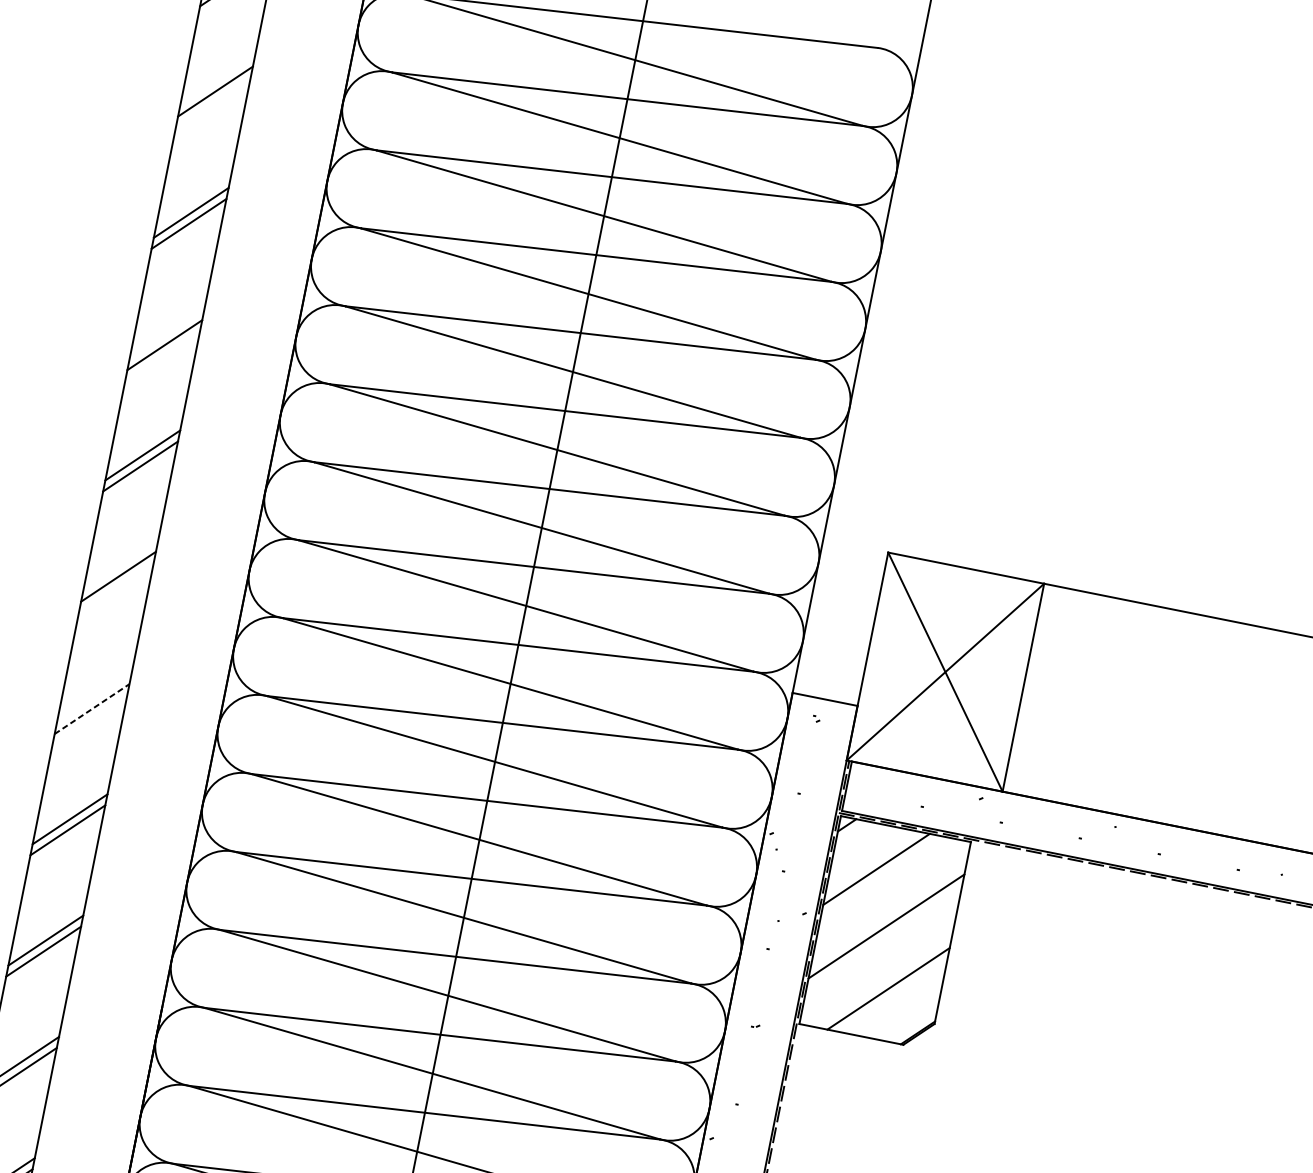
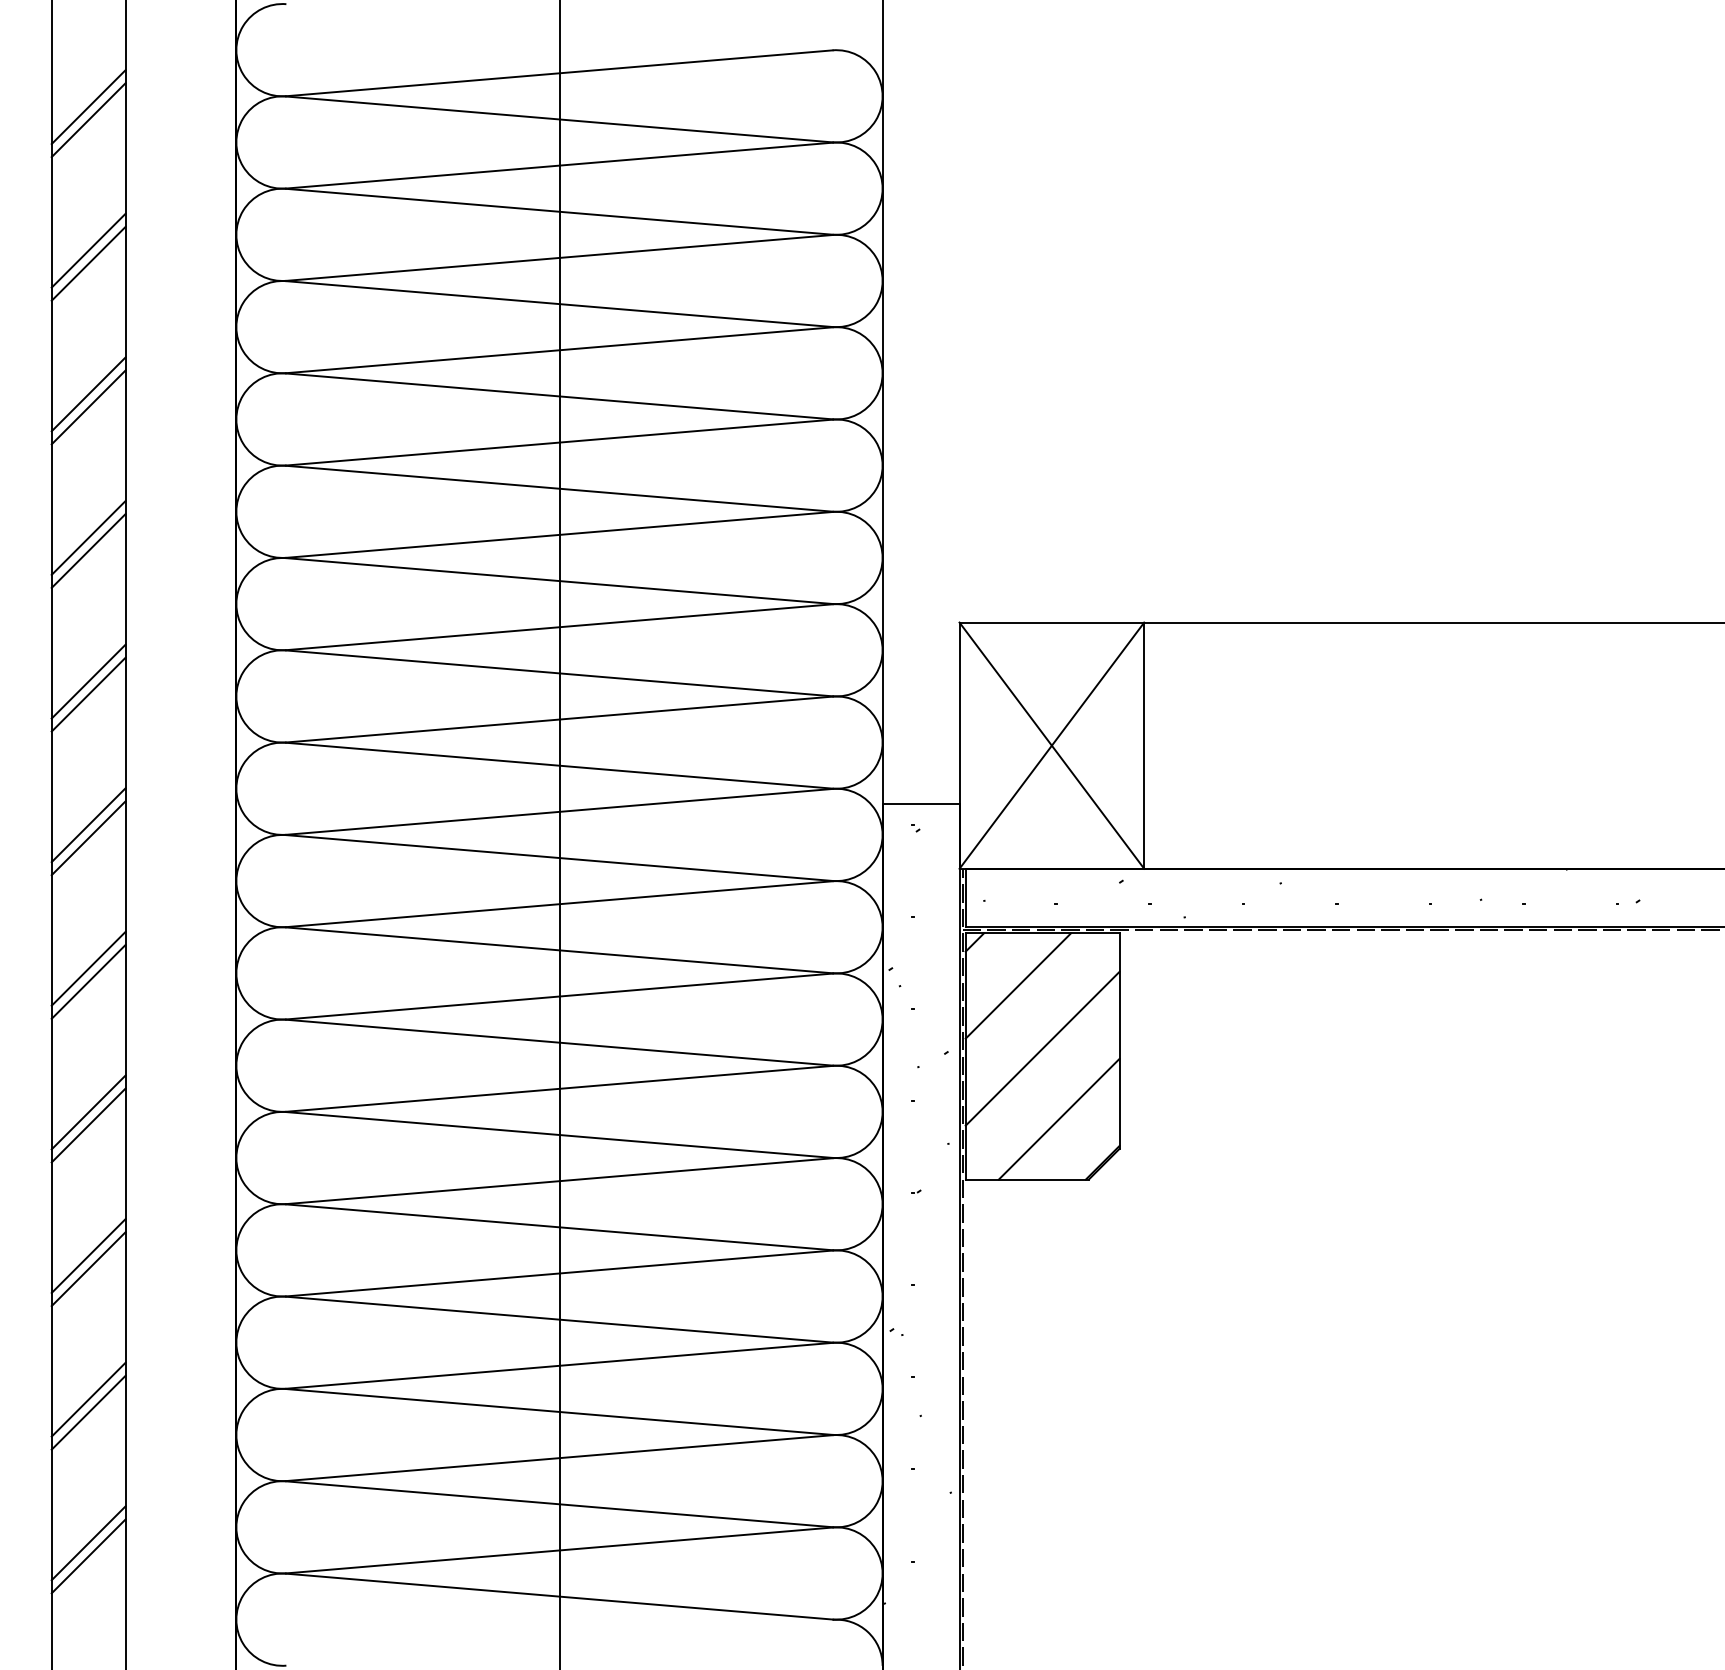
line: (213, 102) -> (88, 263), added
line: (166, 333) -> (88, 537), added
line: (116, 587) -> (88, 838), added
line: (94, 697) -> (88, 968), added
line: (92, 708) -> (89, 981), dashed -> solid

